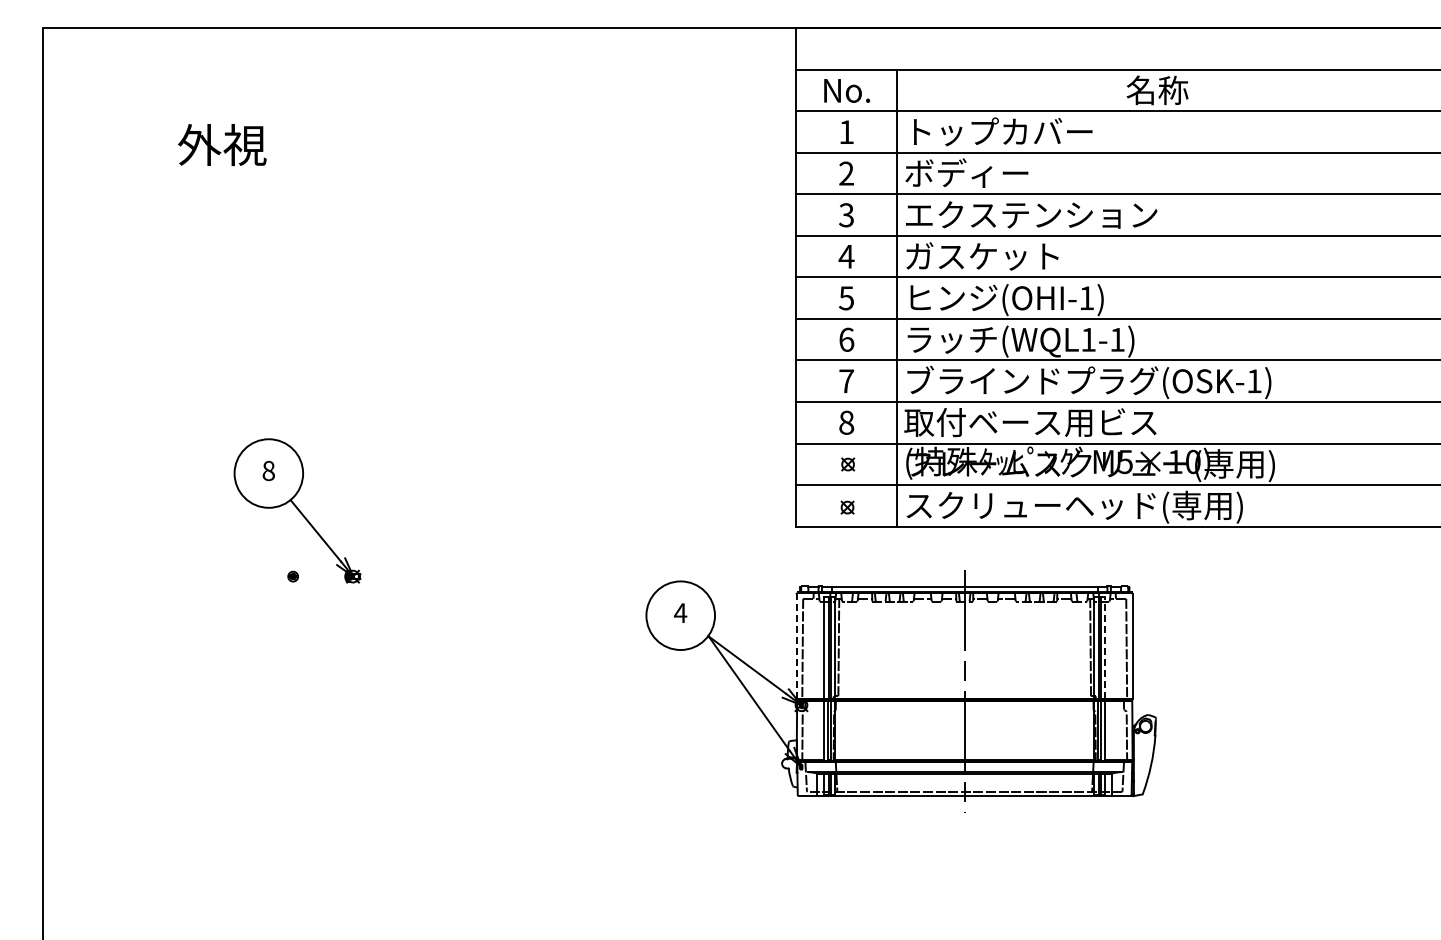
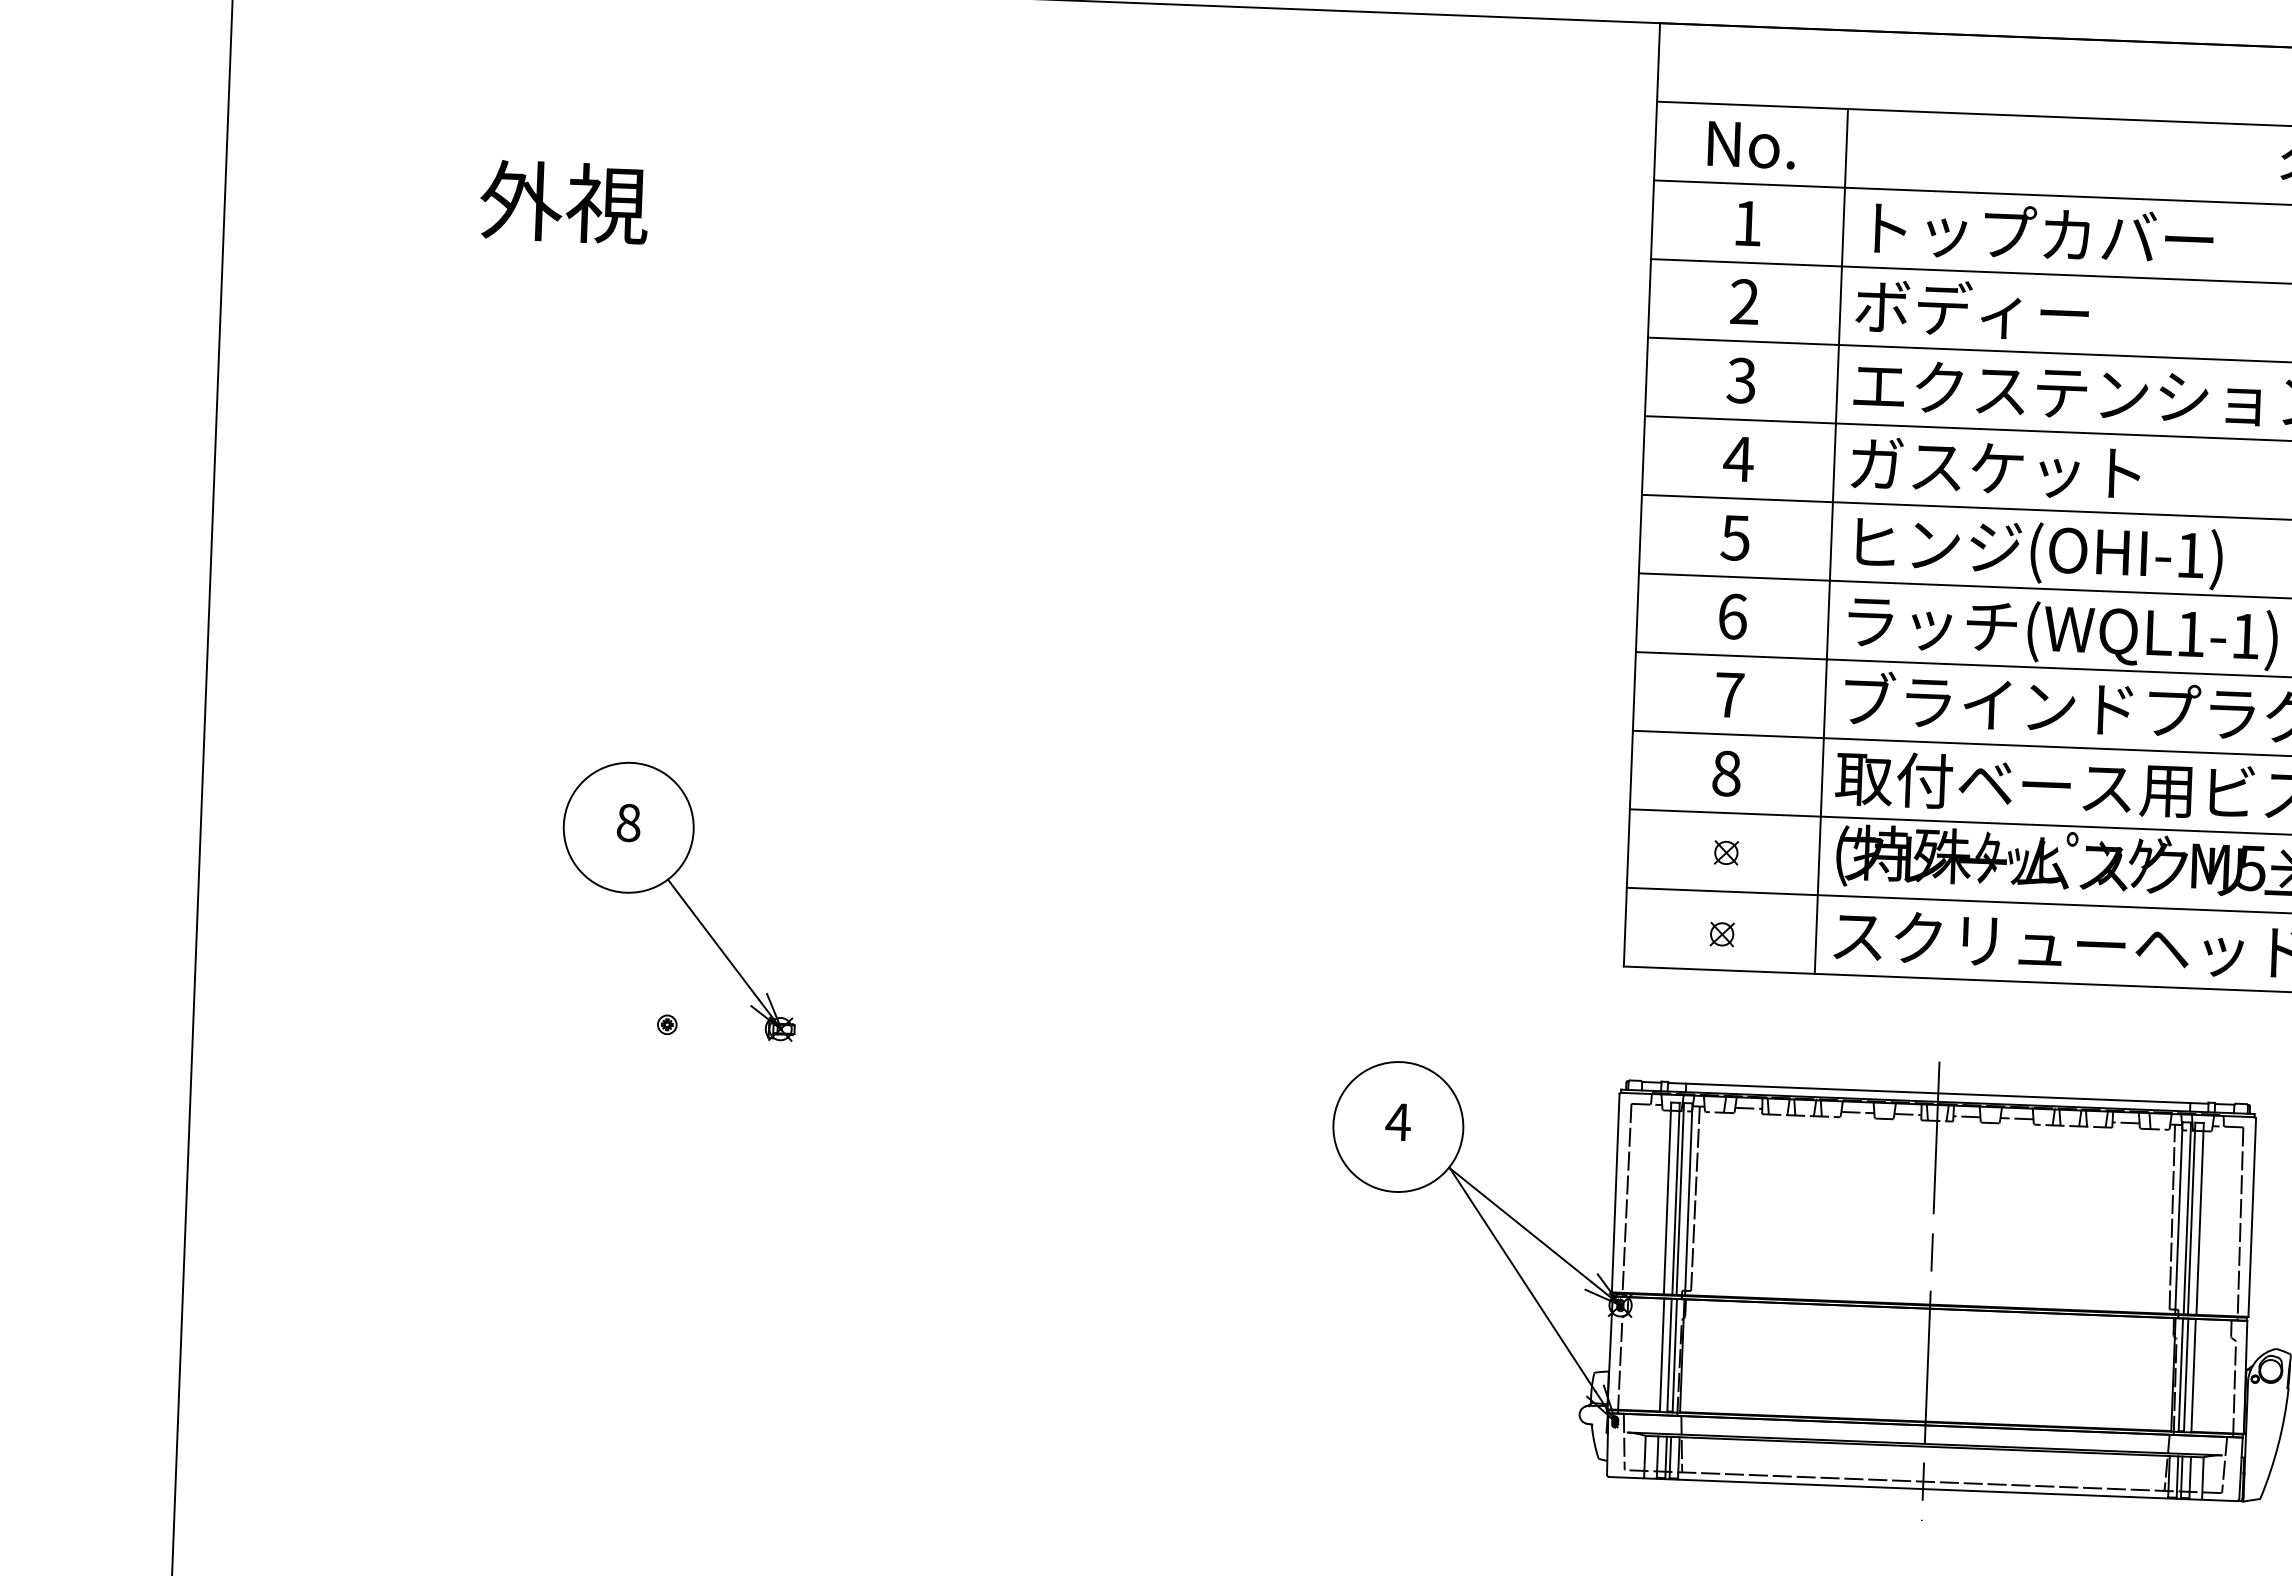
line: (796, 645) -> (1615, 1191), dashed -> solid
line: (1105, 647) -> (2200, 1218), dashed -> solid

